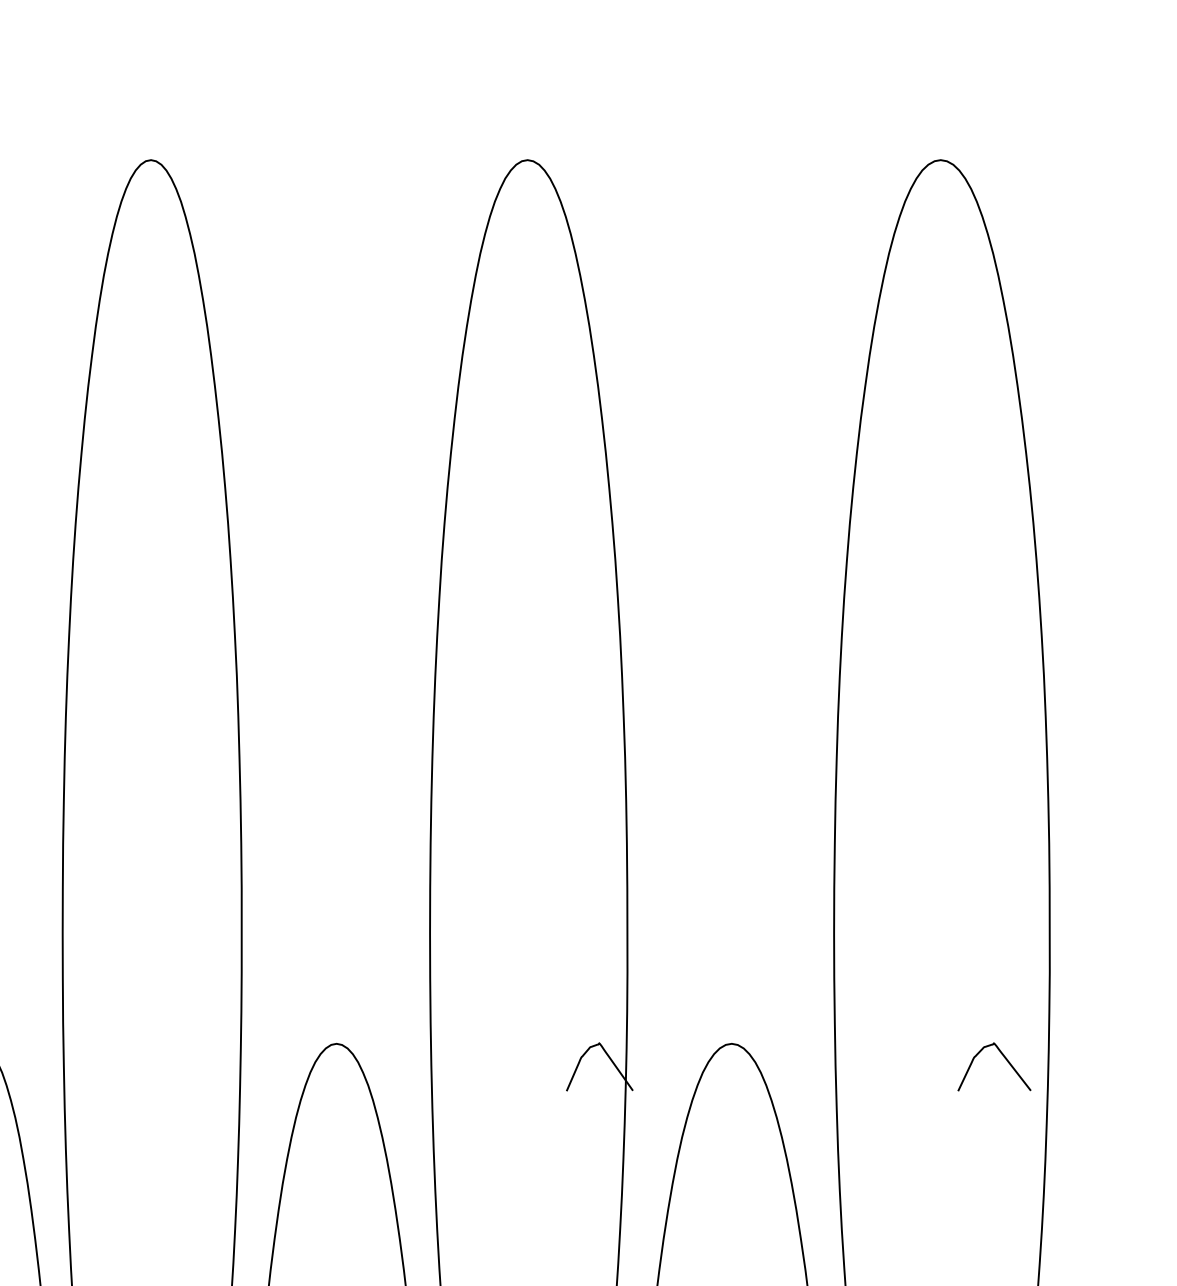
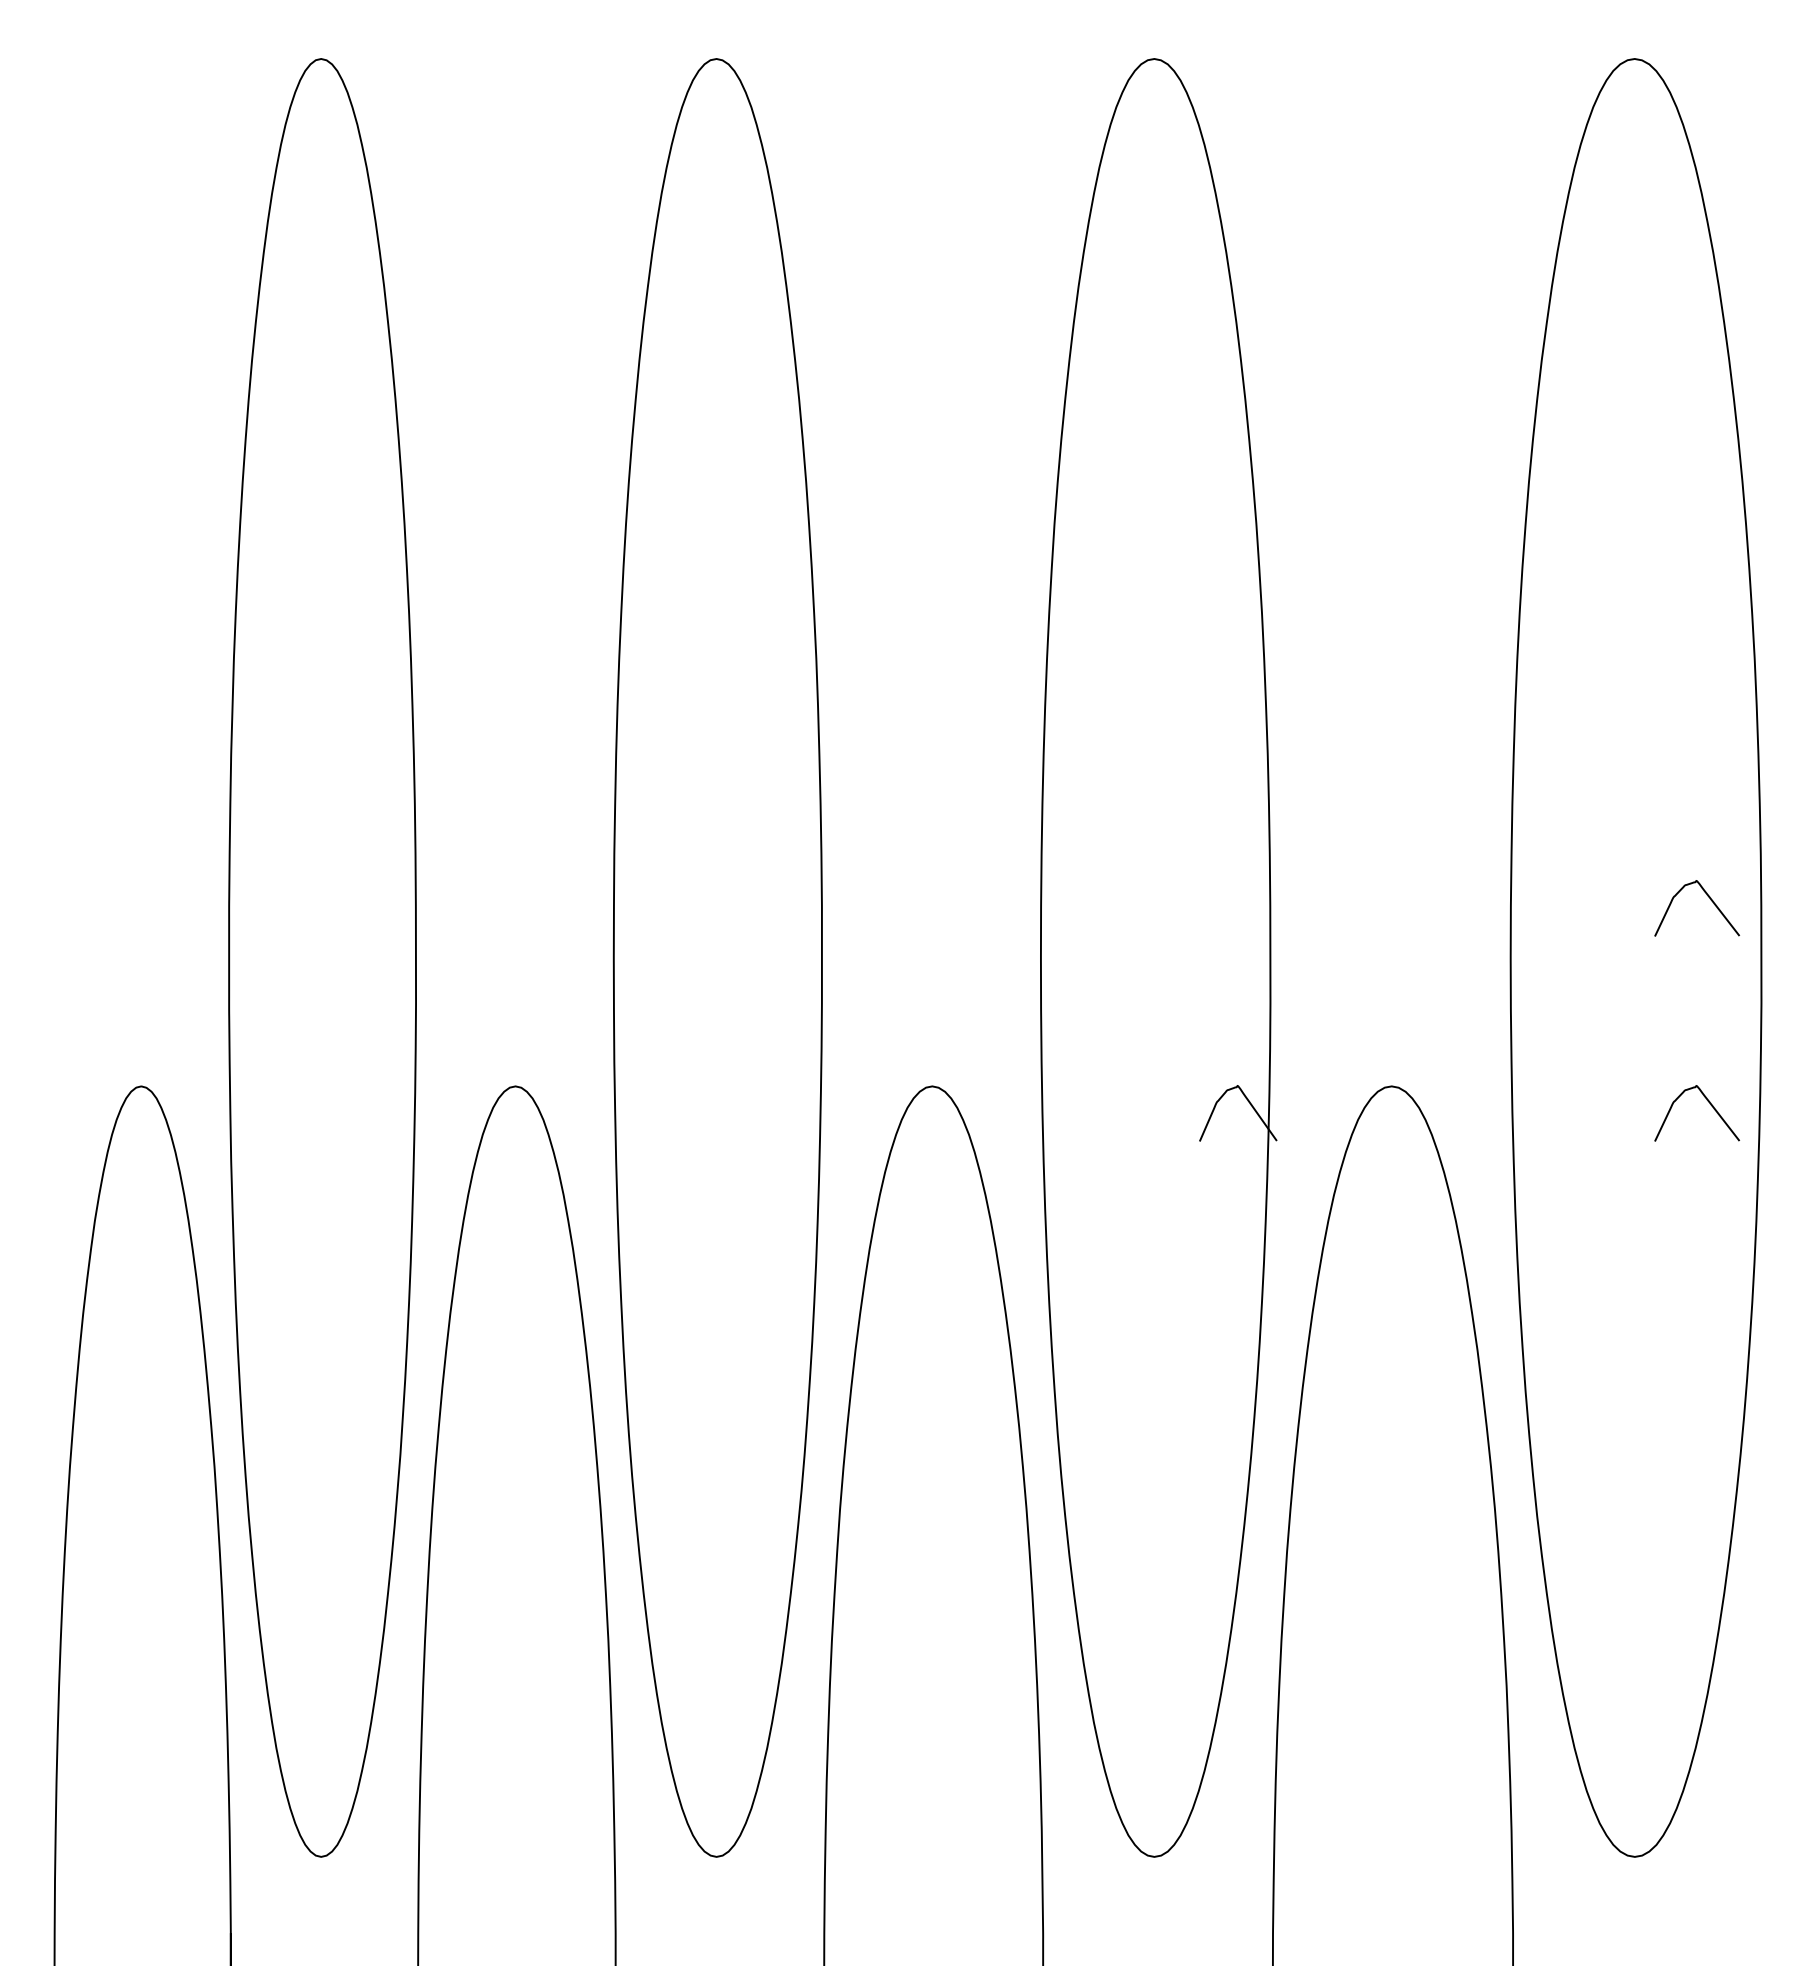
curve: (1005, 883) -> (1710, 900), added

